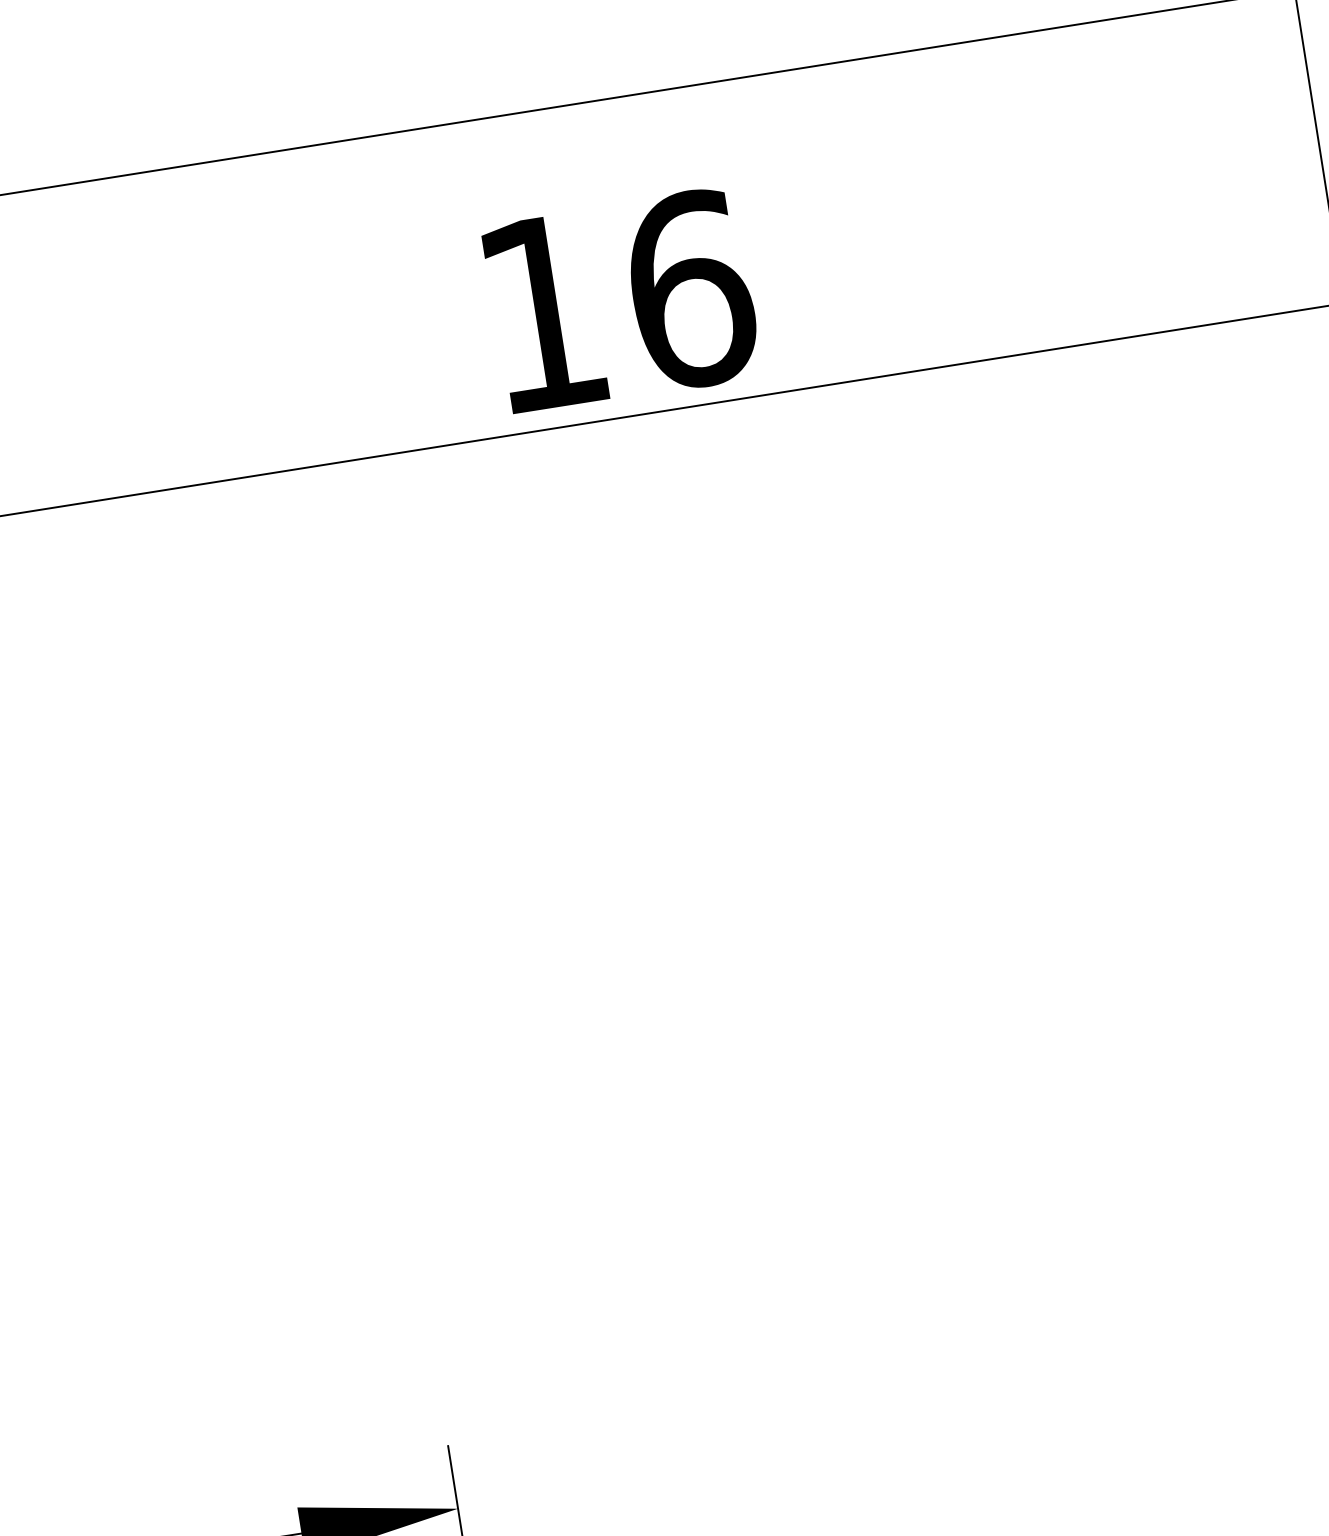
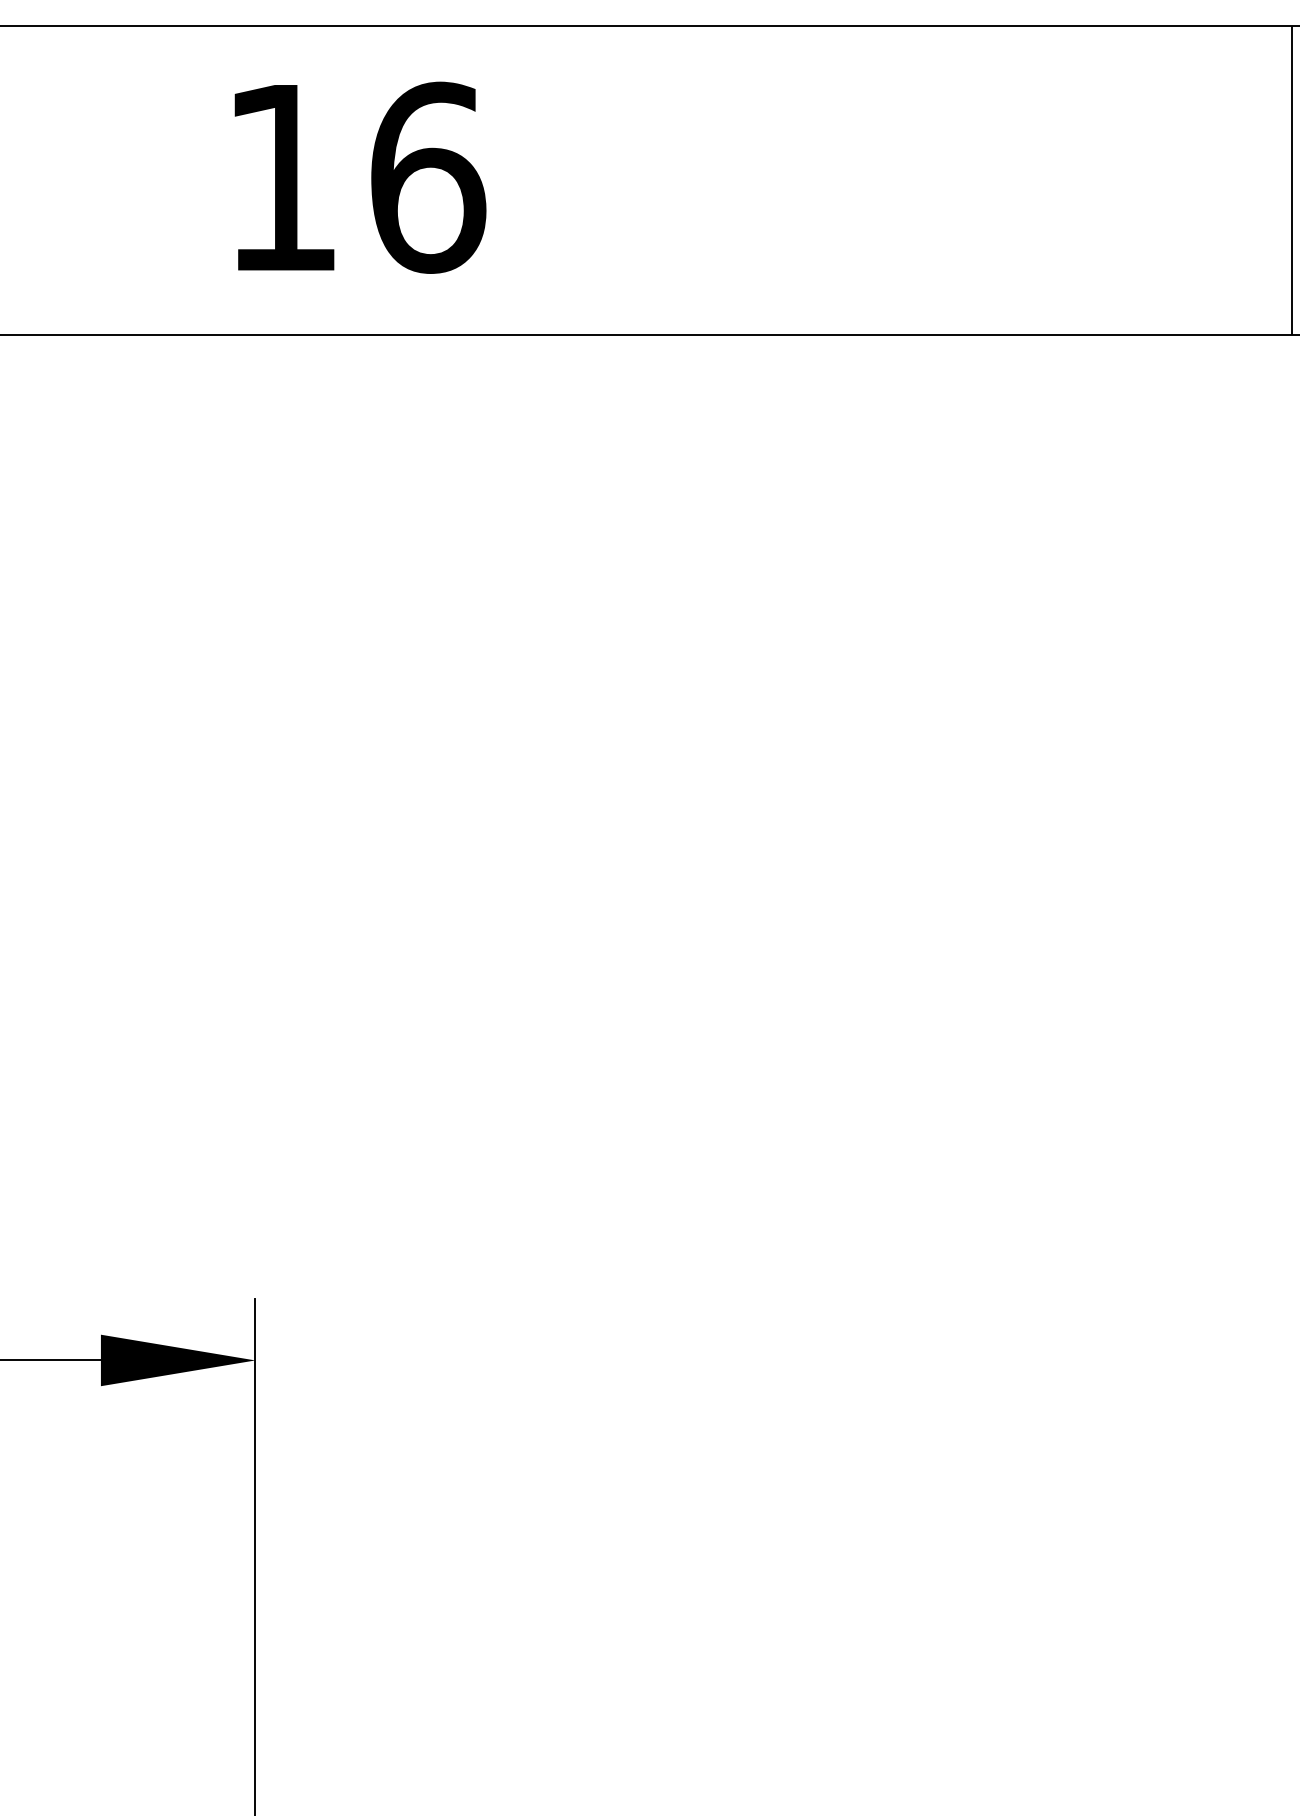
text: (622, 300) -> (360, 177), moved

